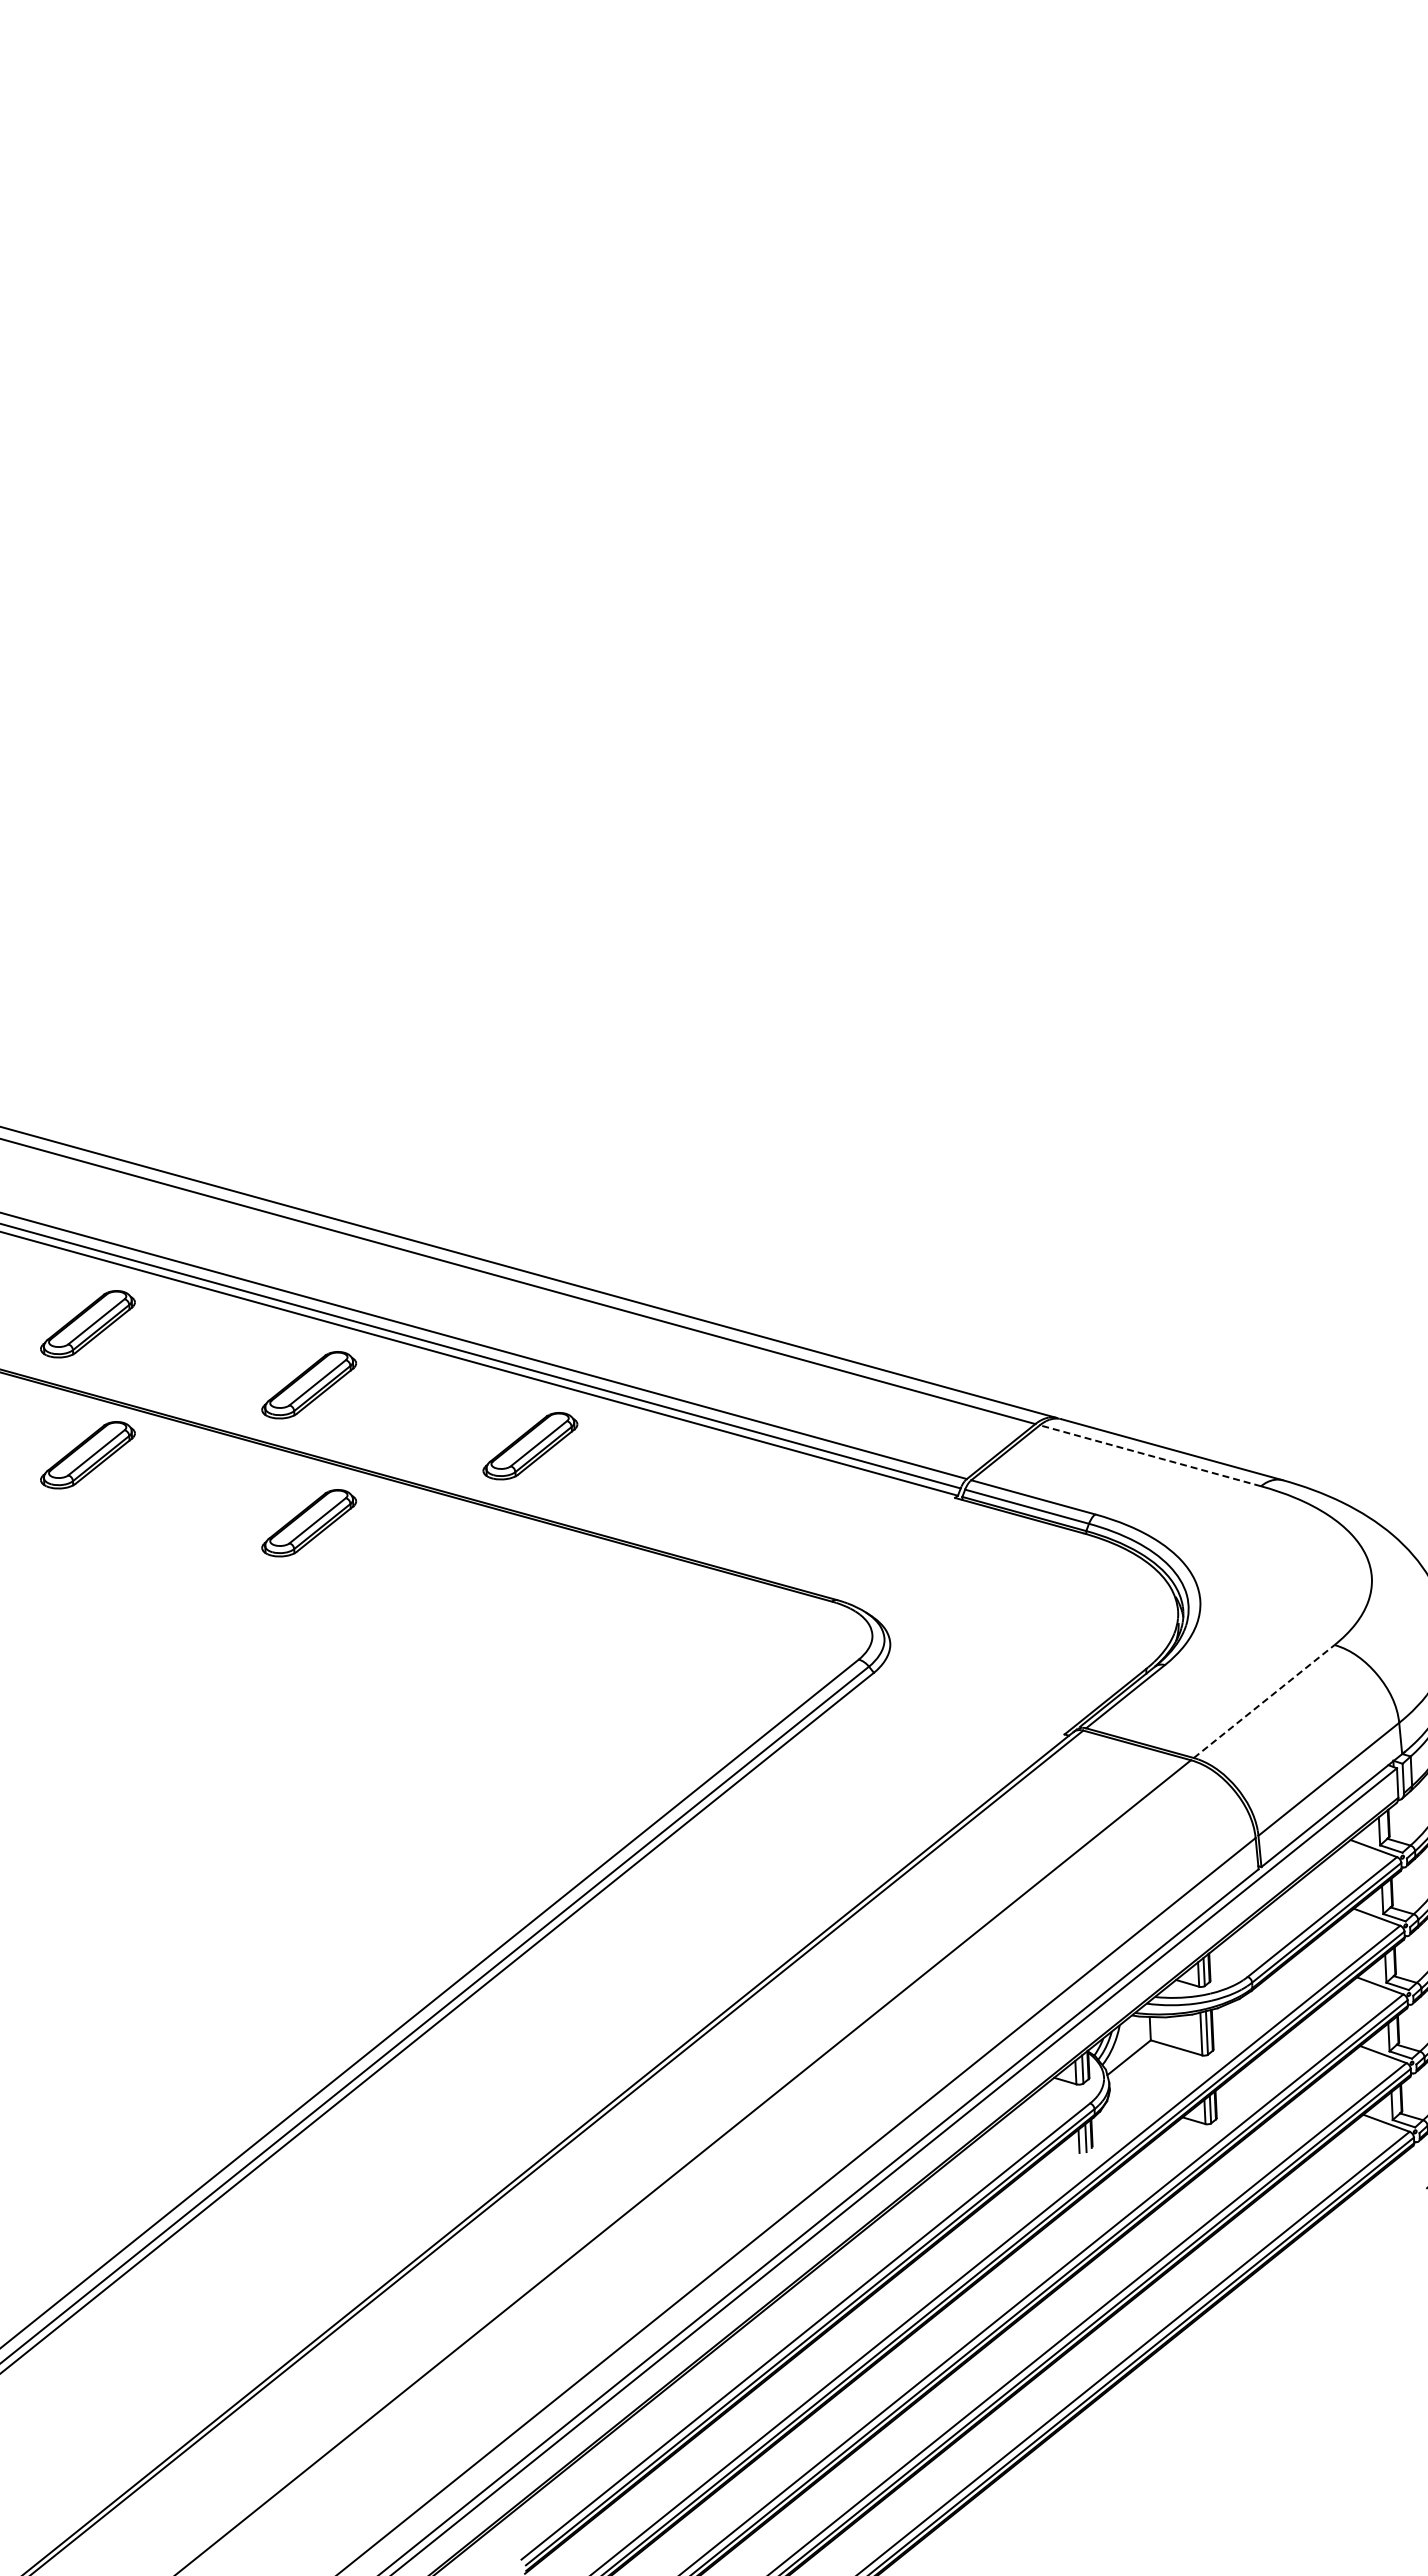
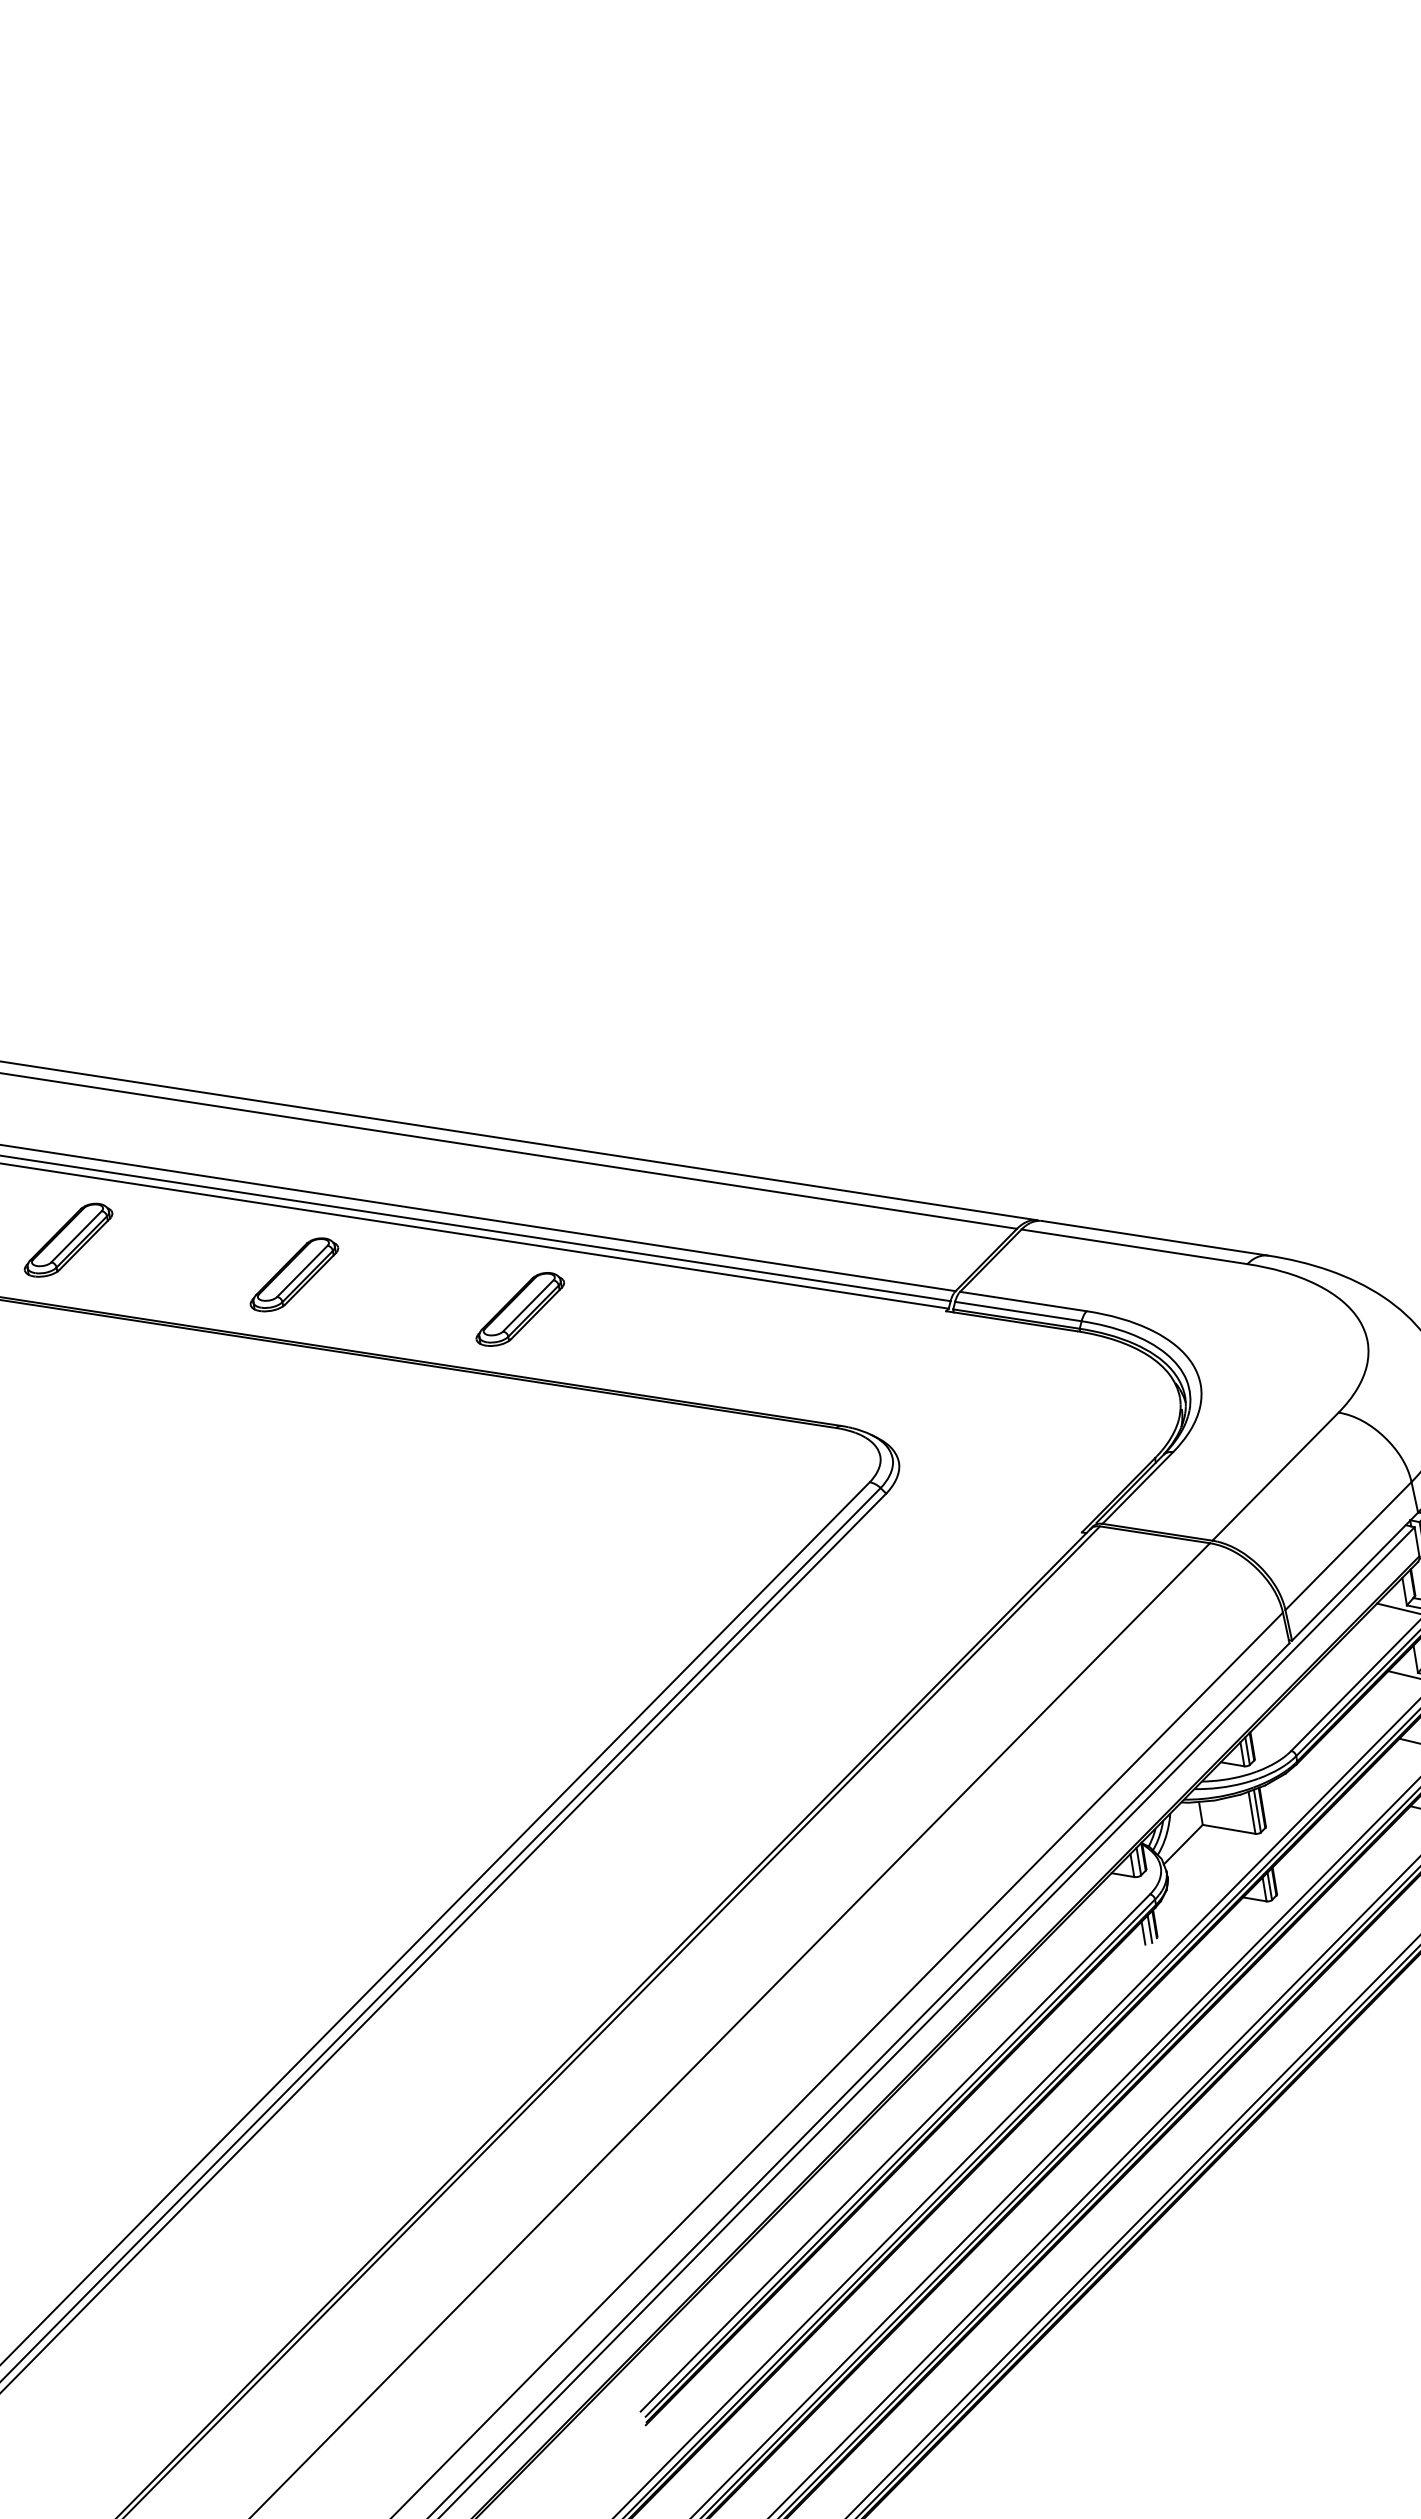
part: (87, 1455) -> (83, 1370), removed
line: (1150, 1455) -> (1134, 1246), dashed -> solid
part: (309, 1523) -> (310, 1411), removed
line: (1264, 1701) -> (1275, 1476), dashed -> solid

